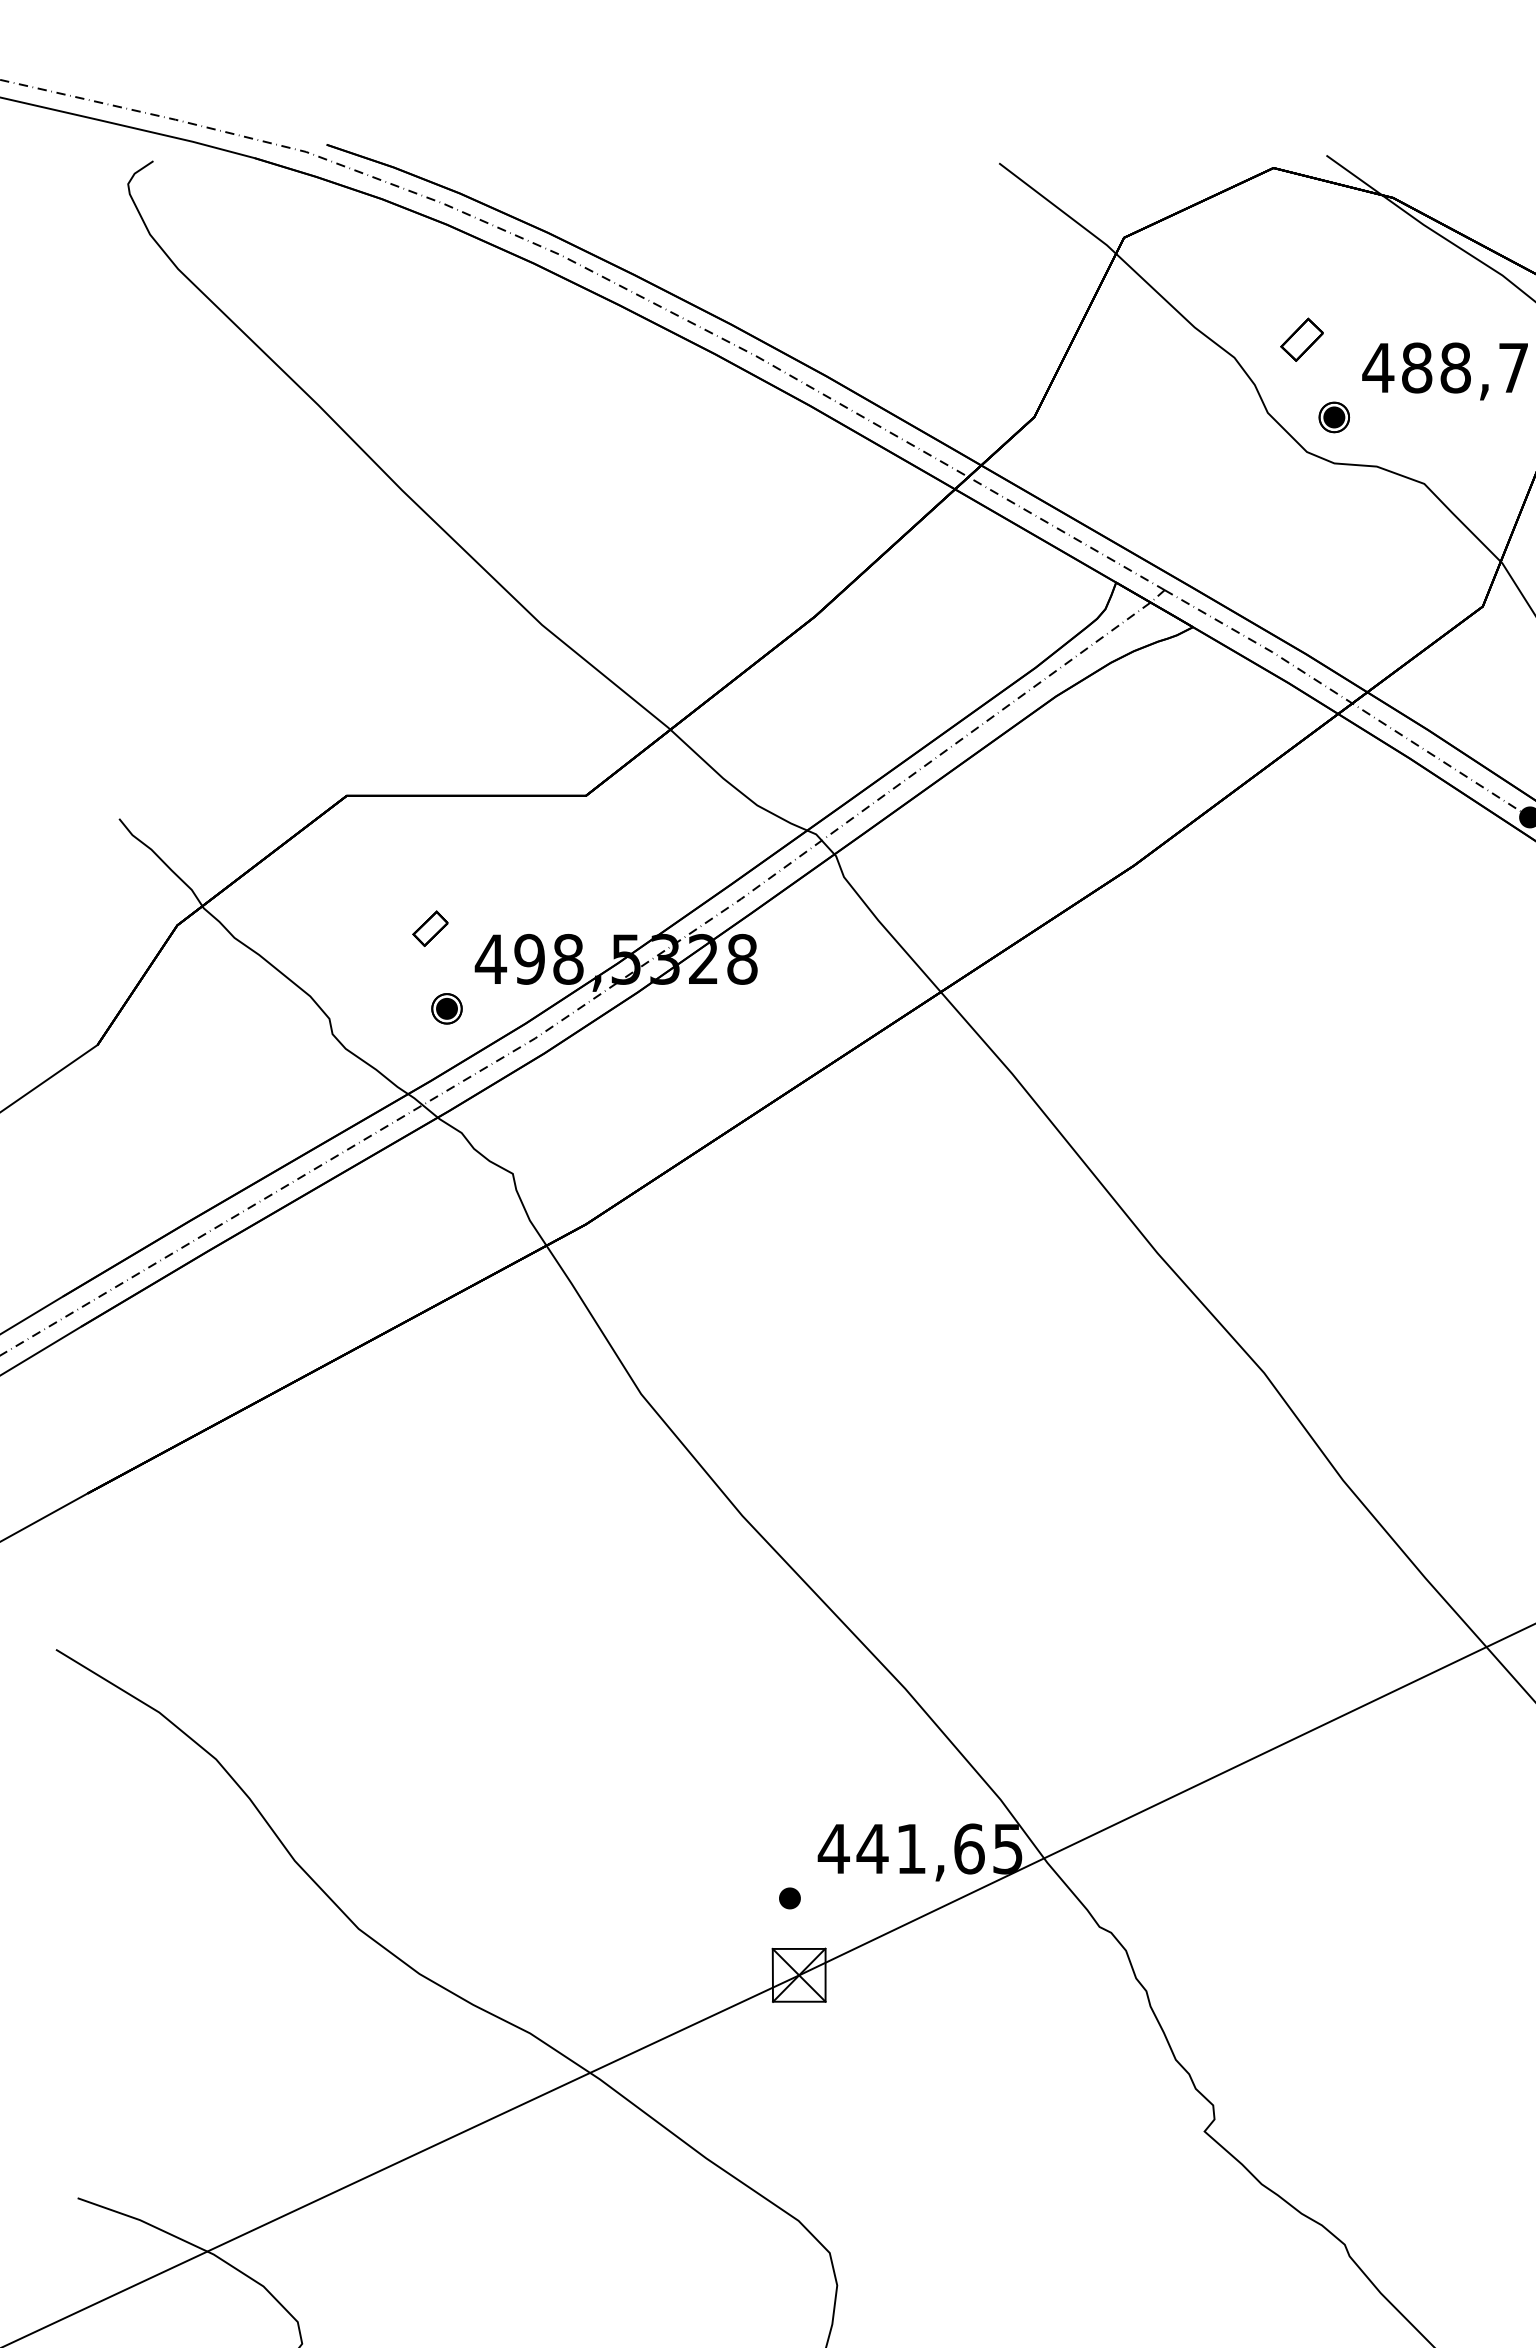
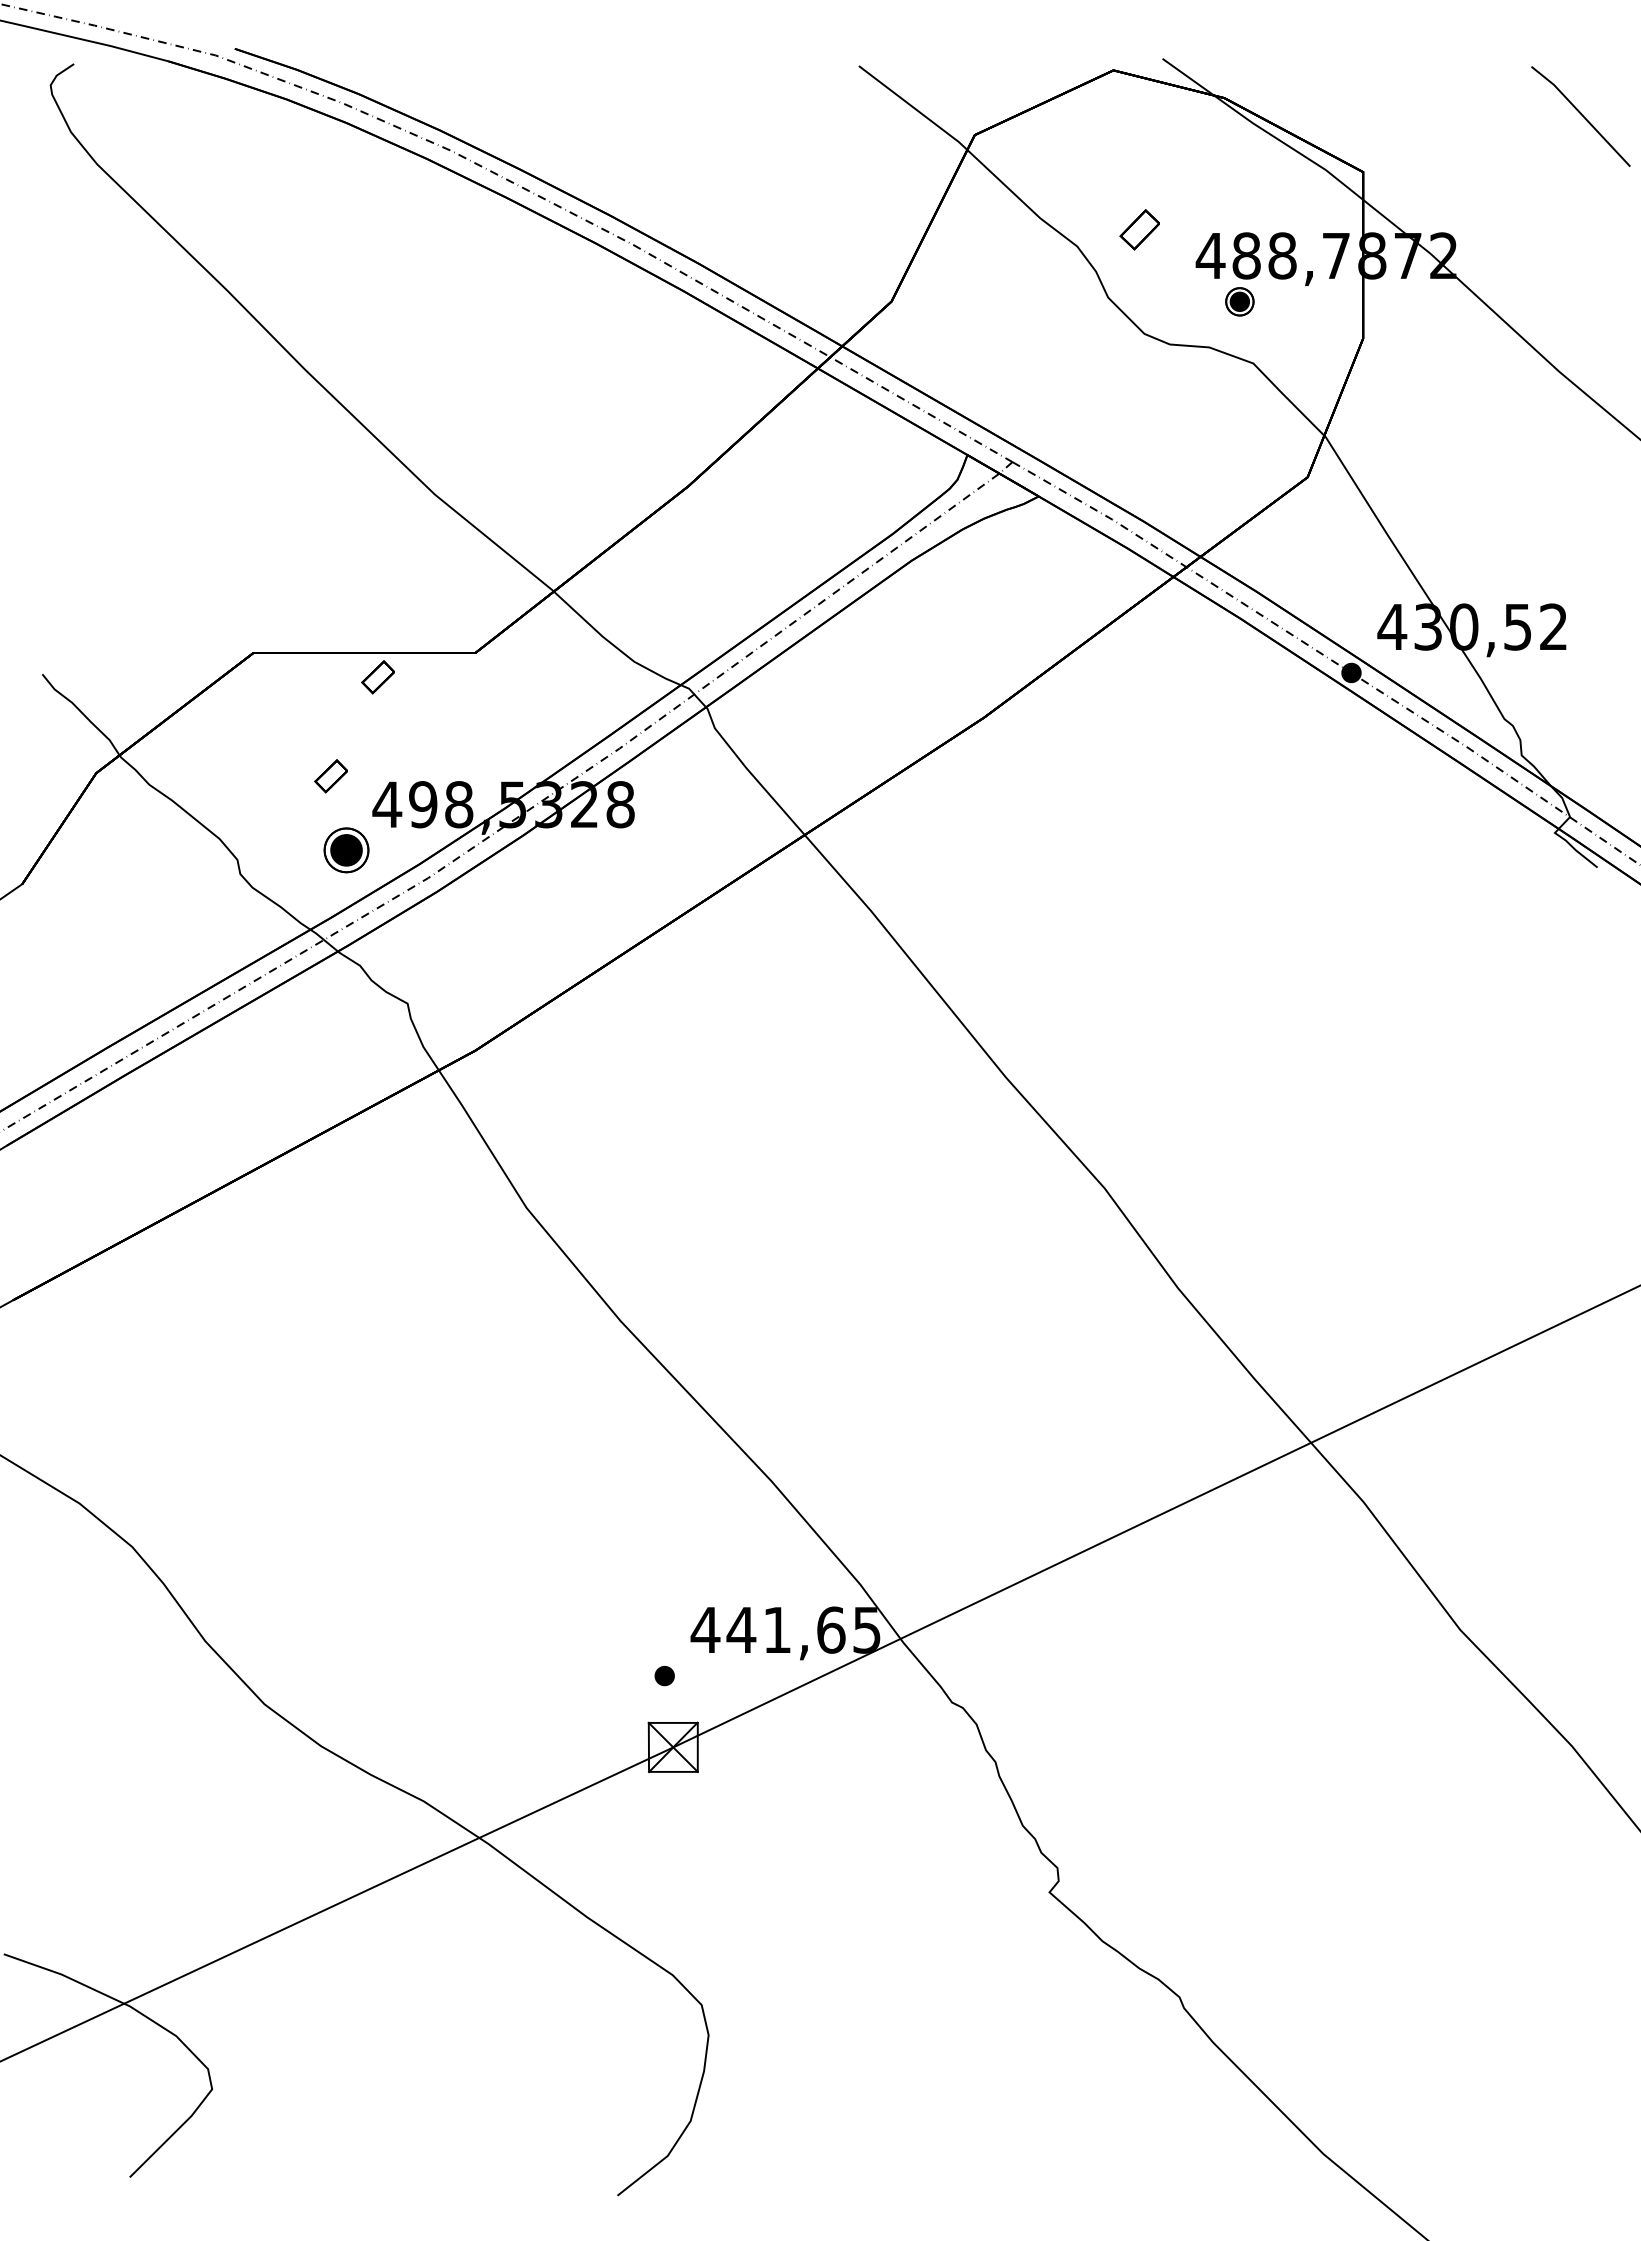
part: (1333, 417) -> (1239, 301), moved
part: (480, 822) -> (377, 677), added
part: (446, 1008) -> (346, 850), size x1.6

